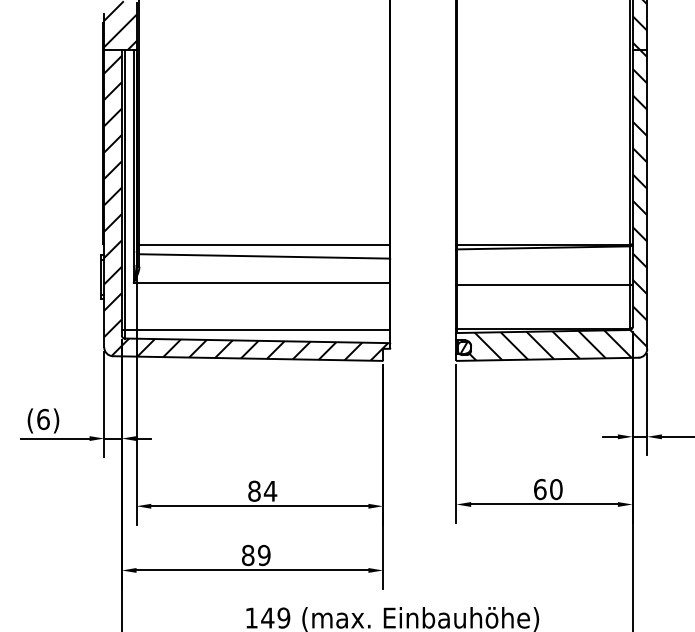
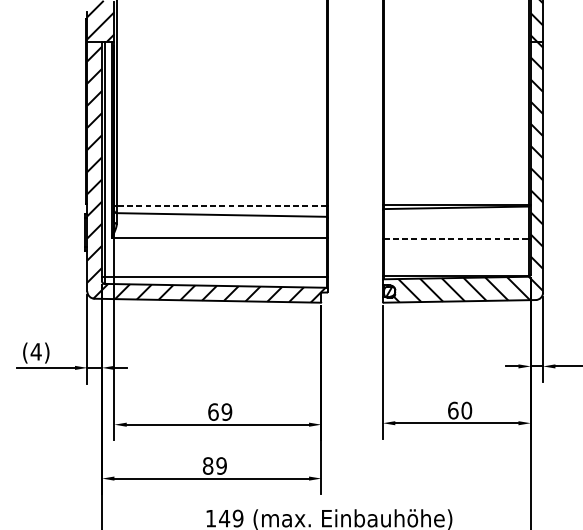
line: (264, 245) -> (221, 205), solid -> dashed
line: (544, 284) -> (456, 238), solid -> dashed
text: (43, 419) -> (36, 351), (6) -> (4)
text: (262, 490) -> (220, 411), 84 -> 69

